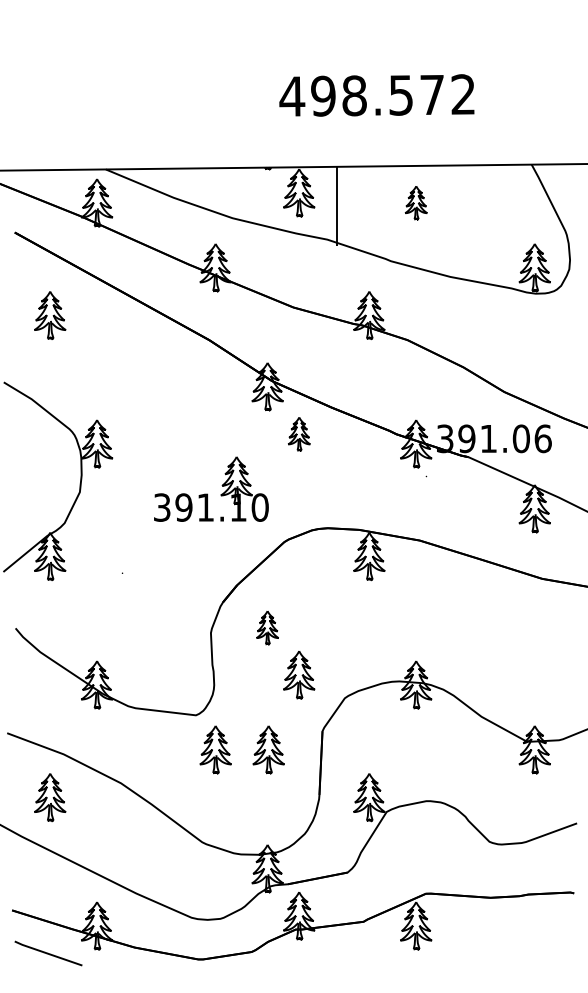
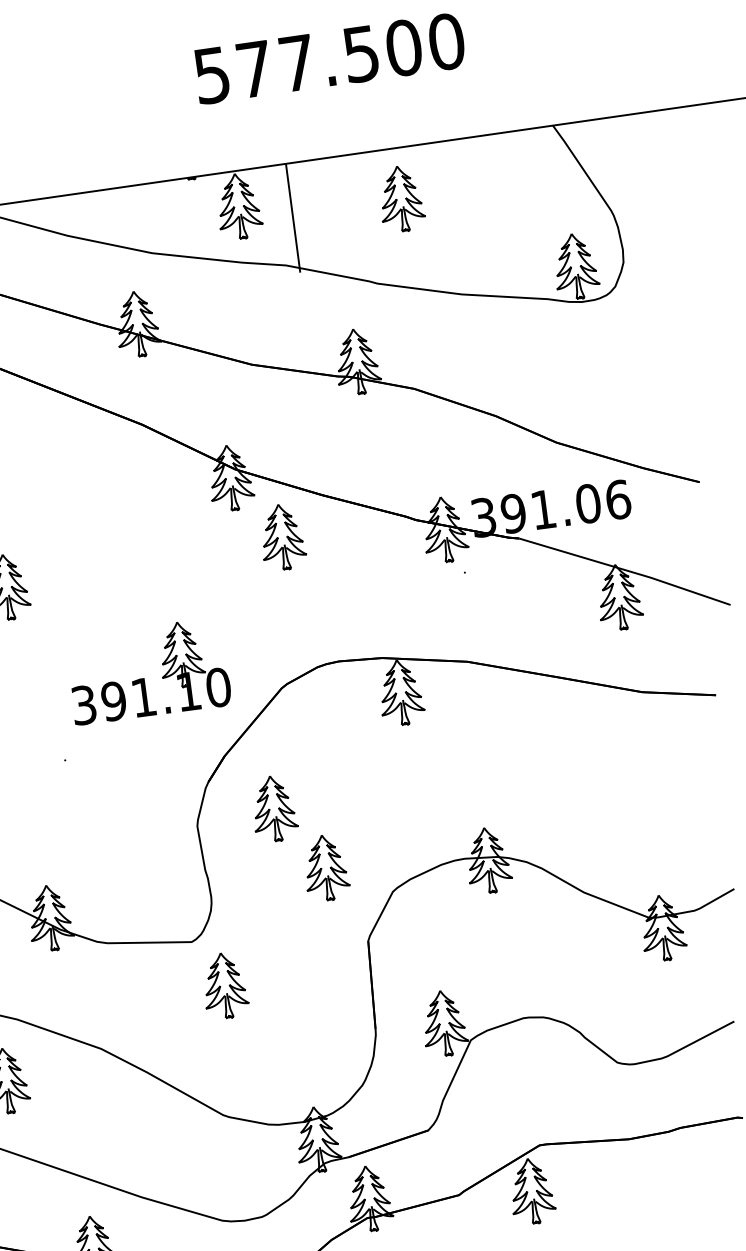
text: (377, 95) -> (328, 58), 498.572 -> 577.500
part: (416, 202) -> (401, 198), size x1.43
part: (299, 434) -> (283, 537), size x1.43
part: (207, 493) -> (143, 677), moved
part: (267, 627) -> (273, 808), size x1.43
part: (268, 749) -> (297, 975), removed

